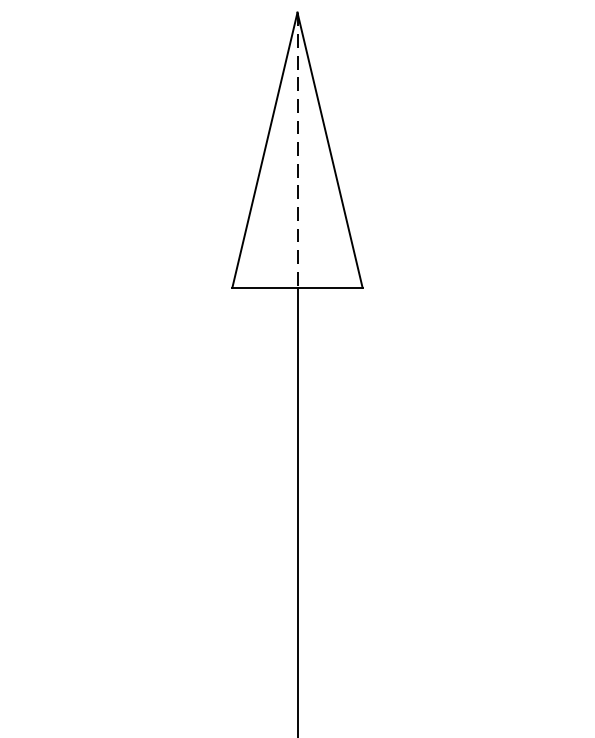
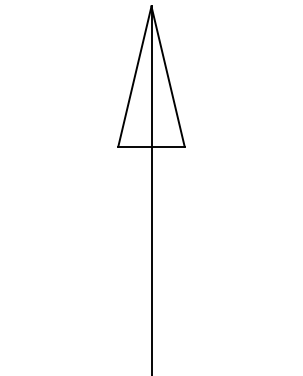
line: (297, 152) -> (151, 77), dashed -> solid

